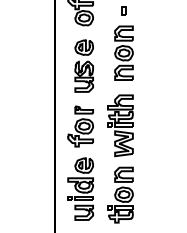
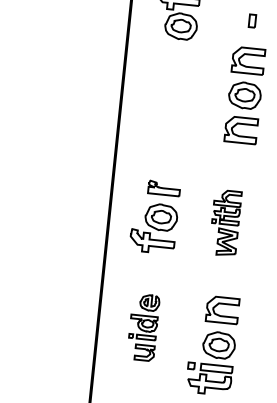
part: (83, 65) -> (171, 109), removed
part: (120, 125) -> (225, 222), size x0.6
part: (80, 188) -> (143, 326), size x0.6

